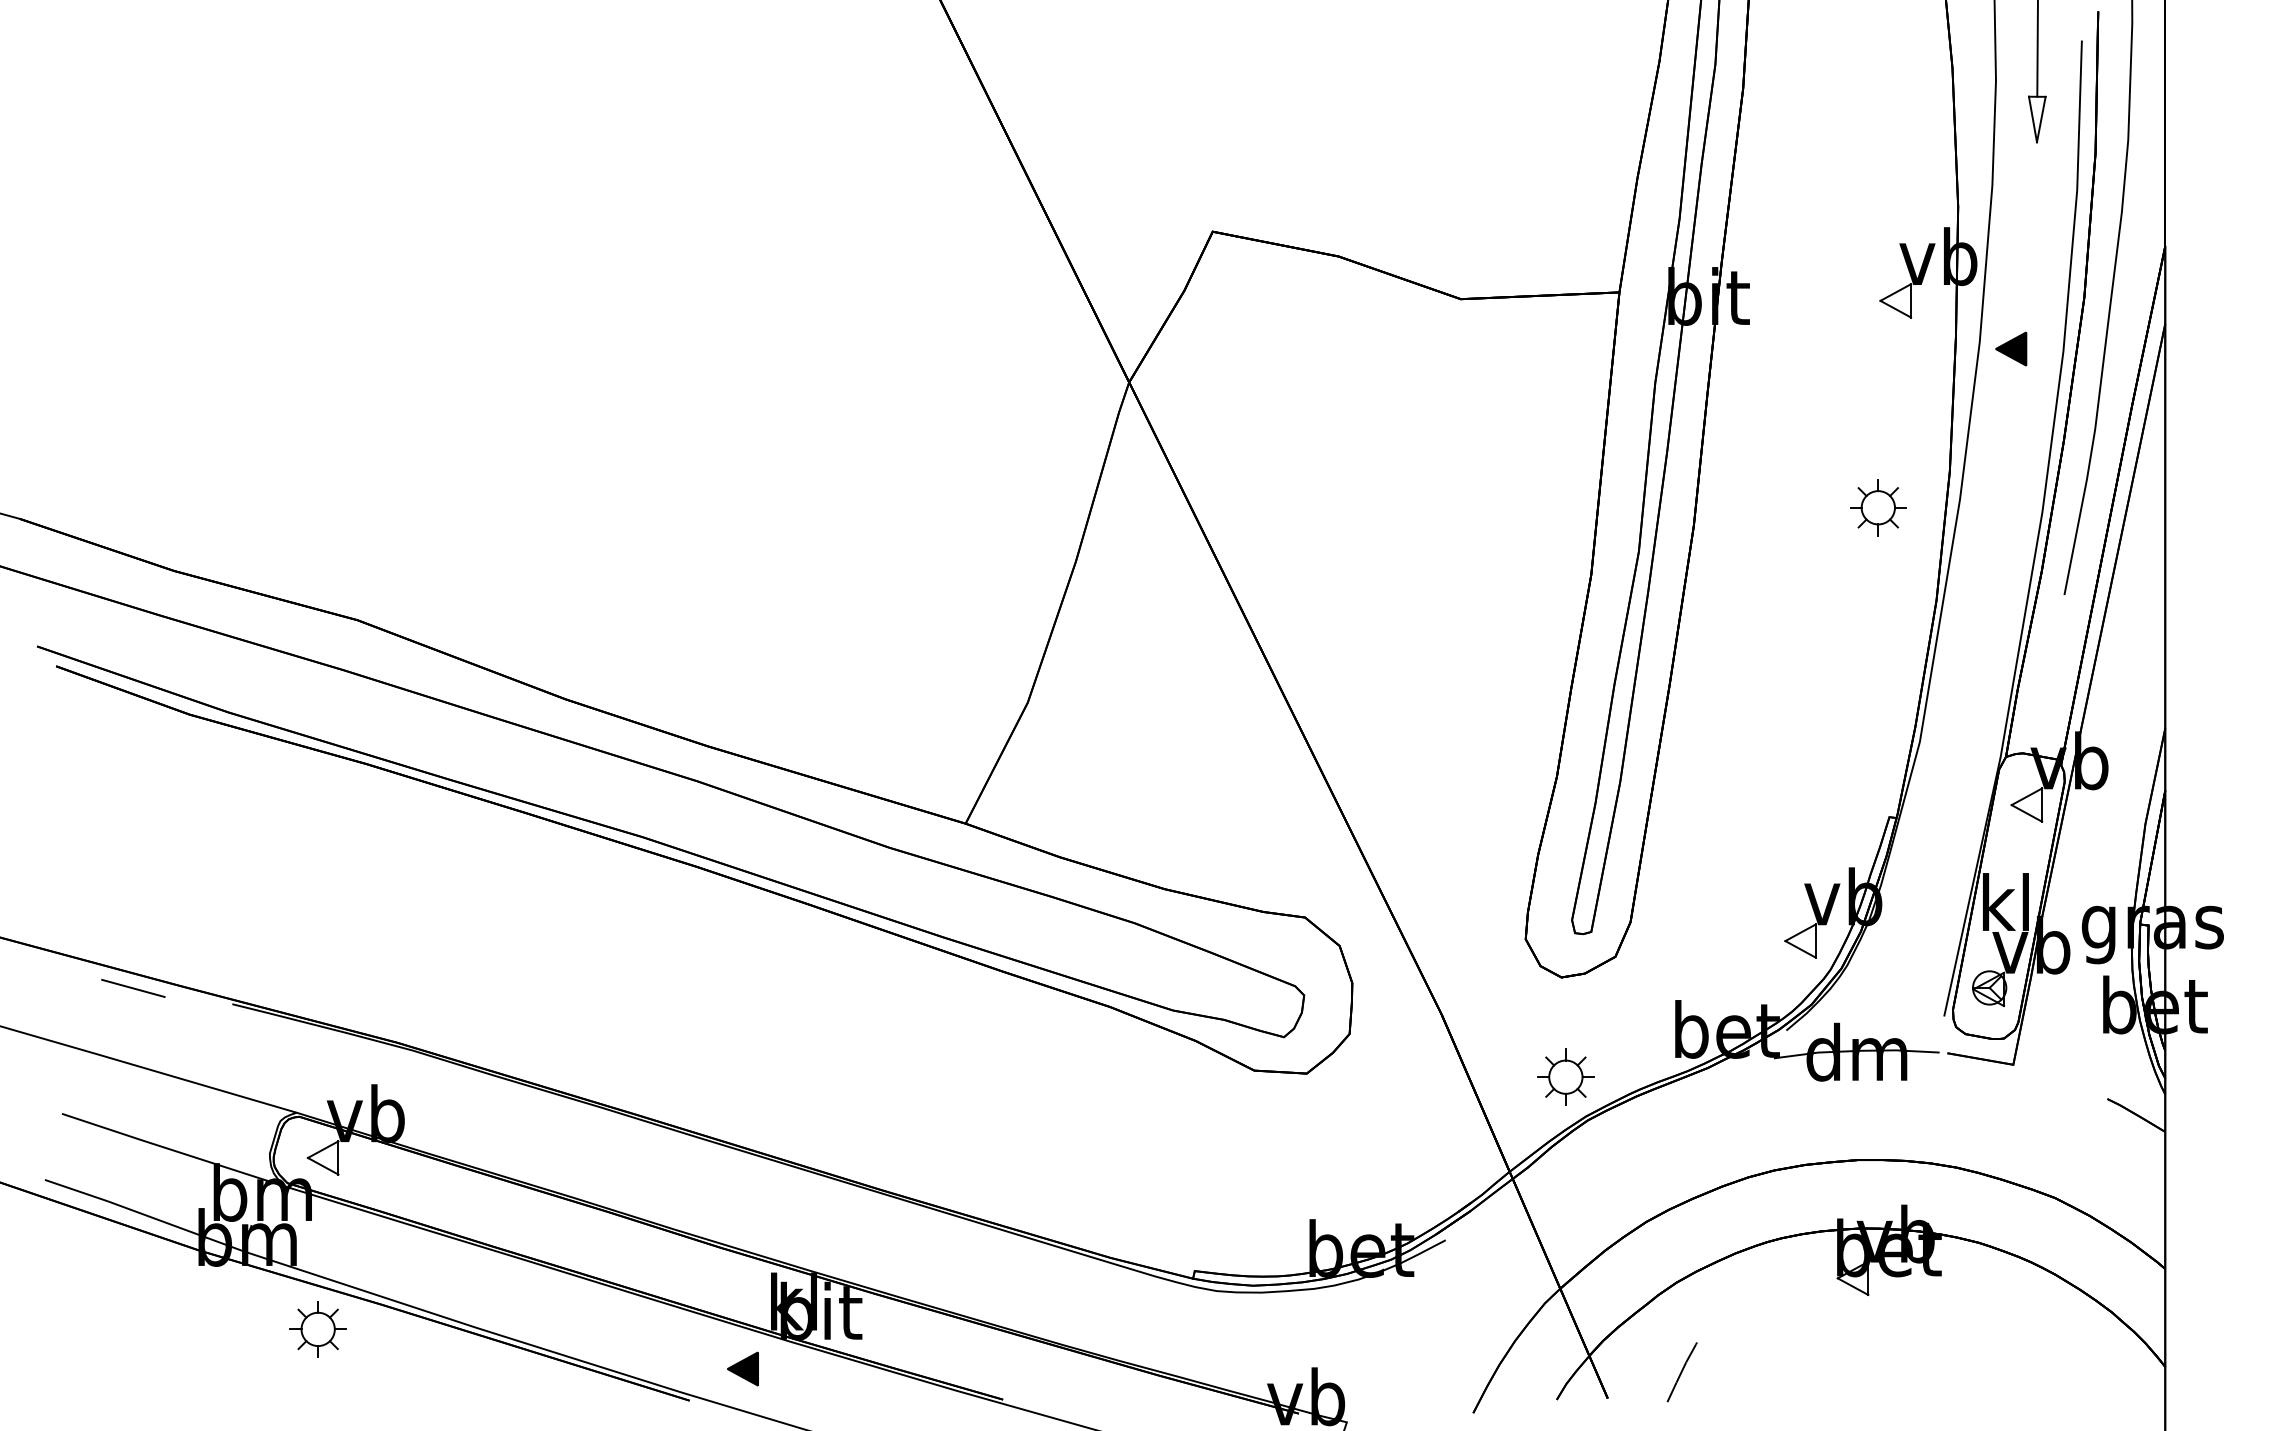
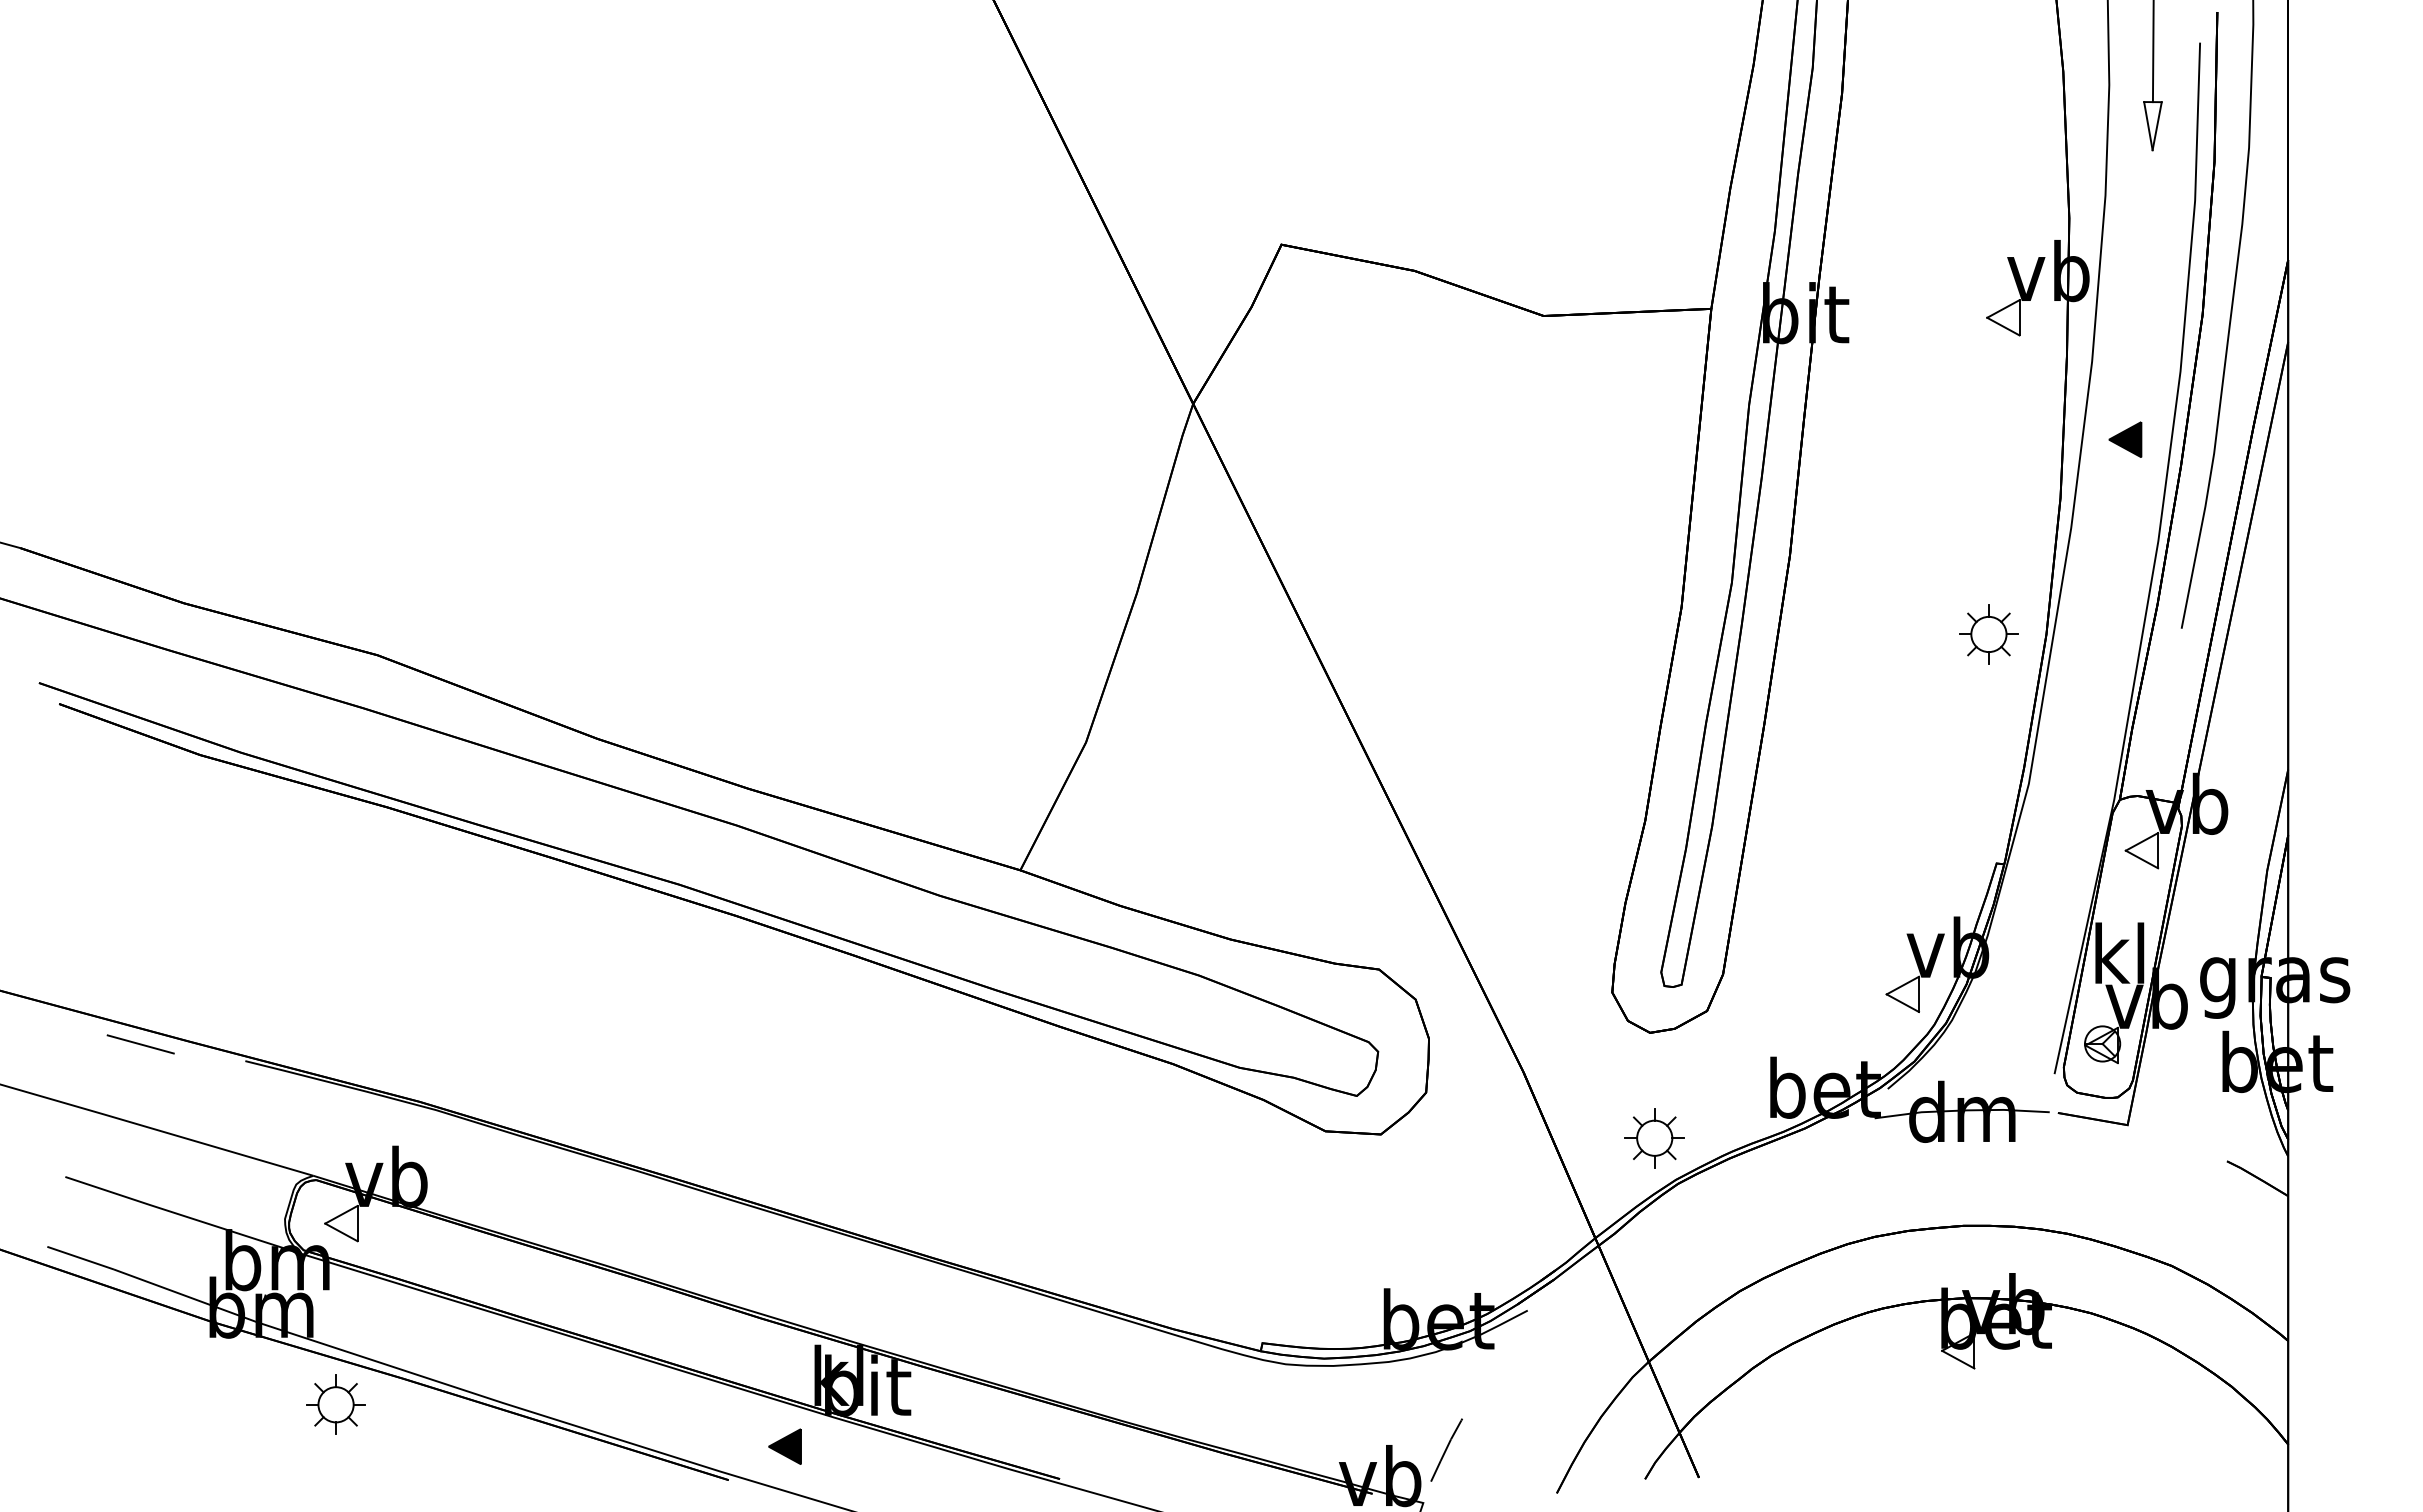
part: (2011, 348) -> (2125, 439), moved
part: (1877, 507) -> (1988, 634), moved
line: (1682, 1371) -> (1446, 1449), moved

